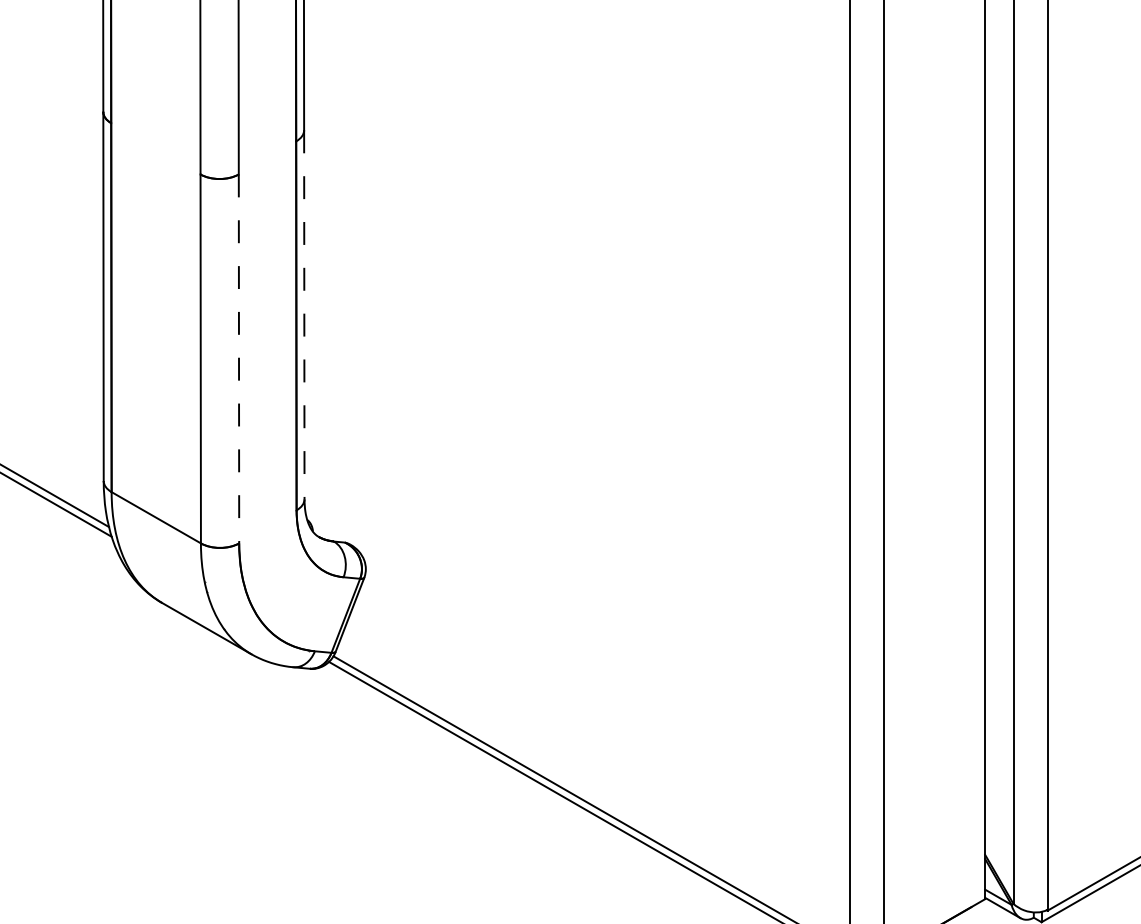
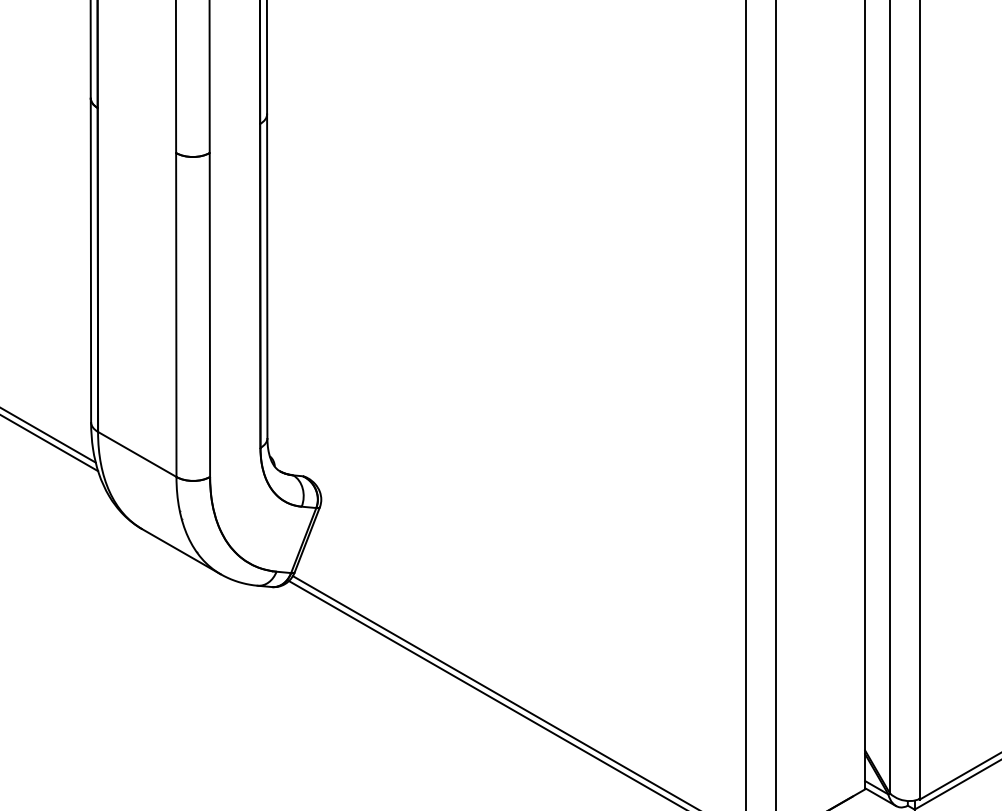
line: (304, 315) -> (267, 276), dashed -> solid
line: (238, 358) -> (209, 314), dashed -> solid

